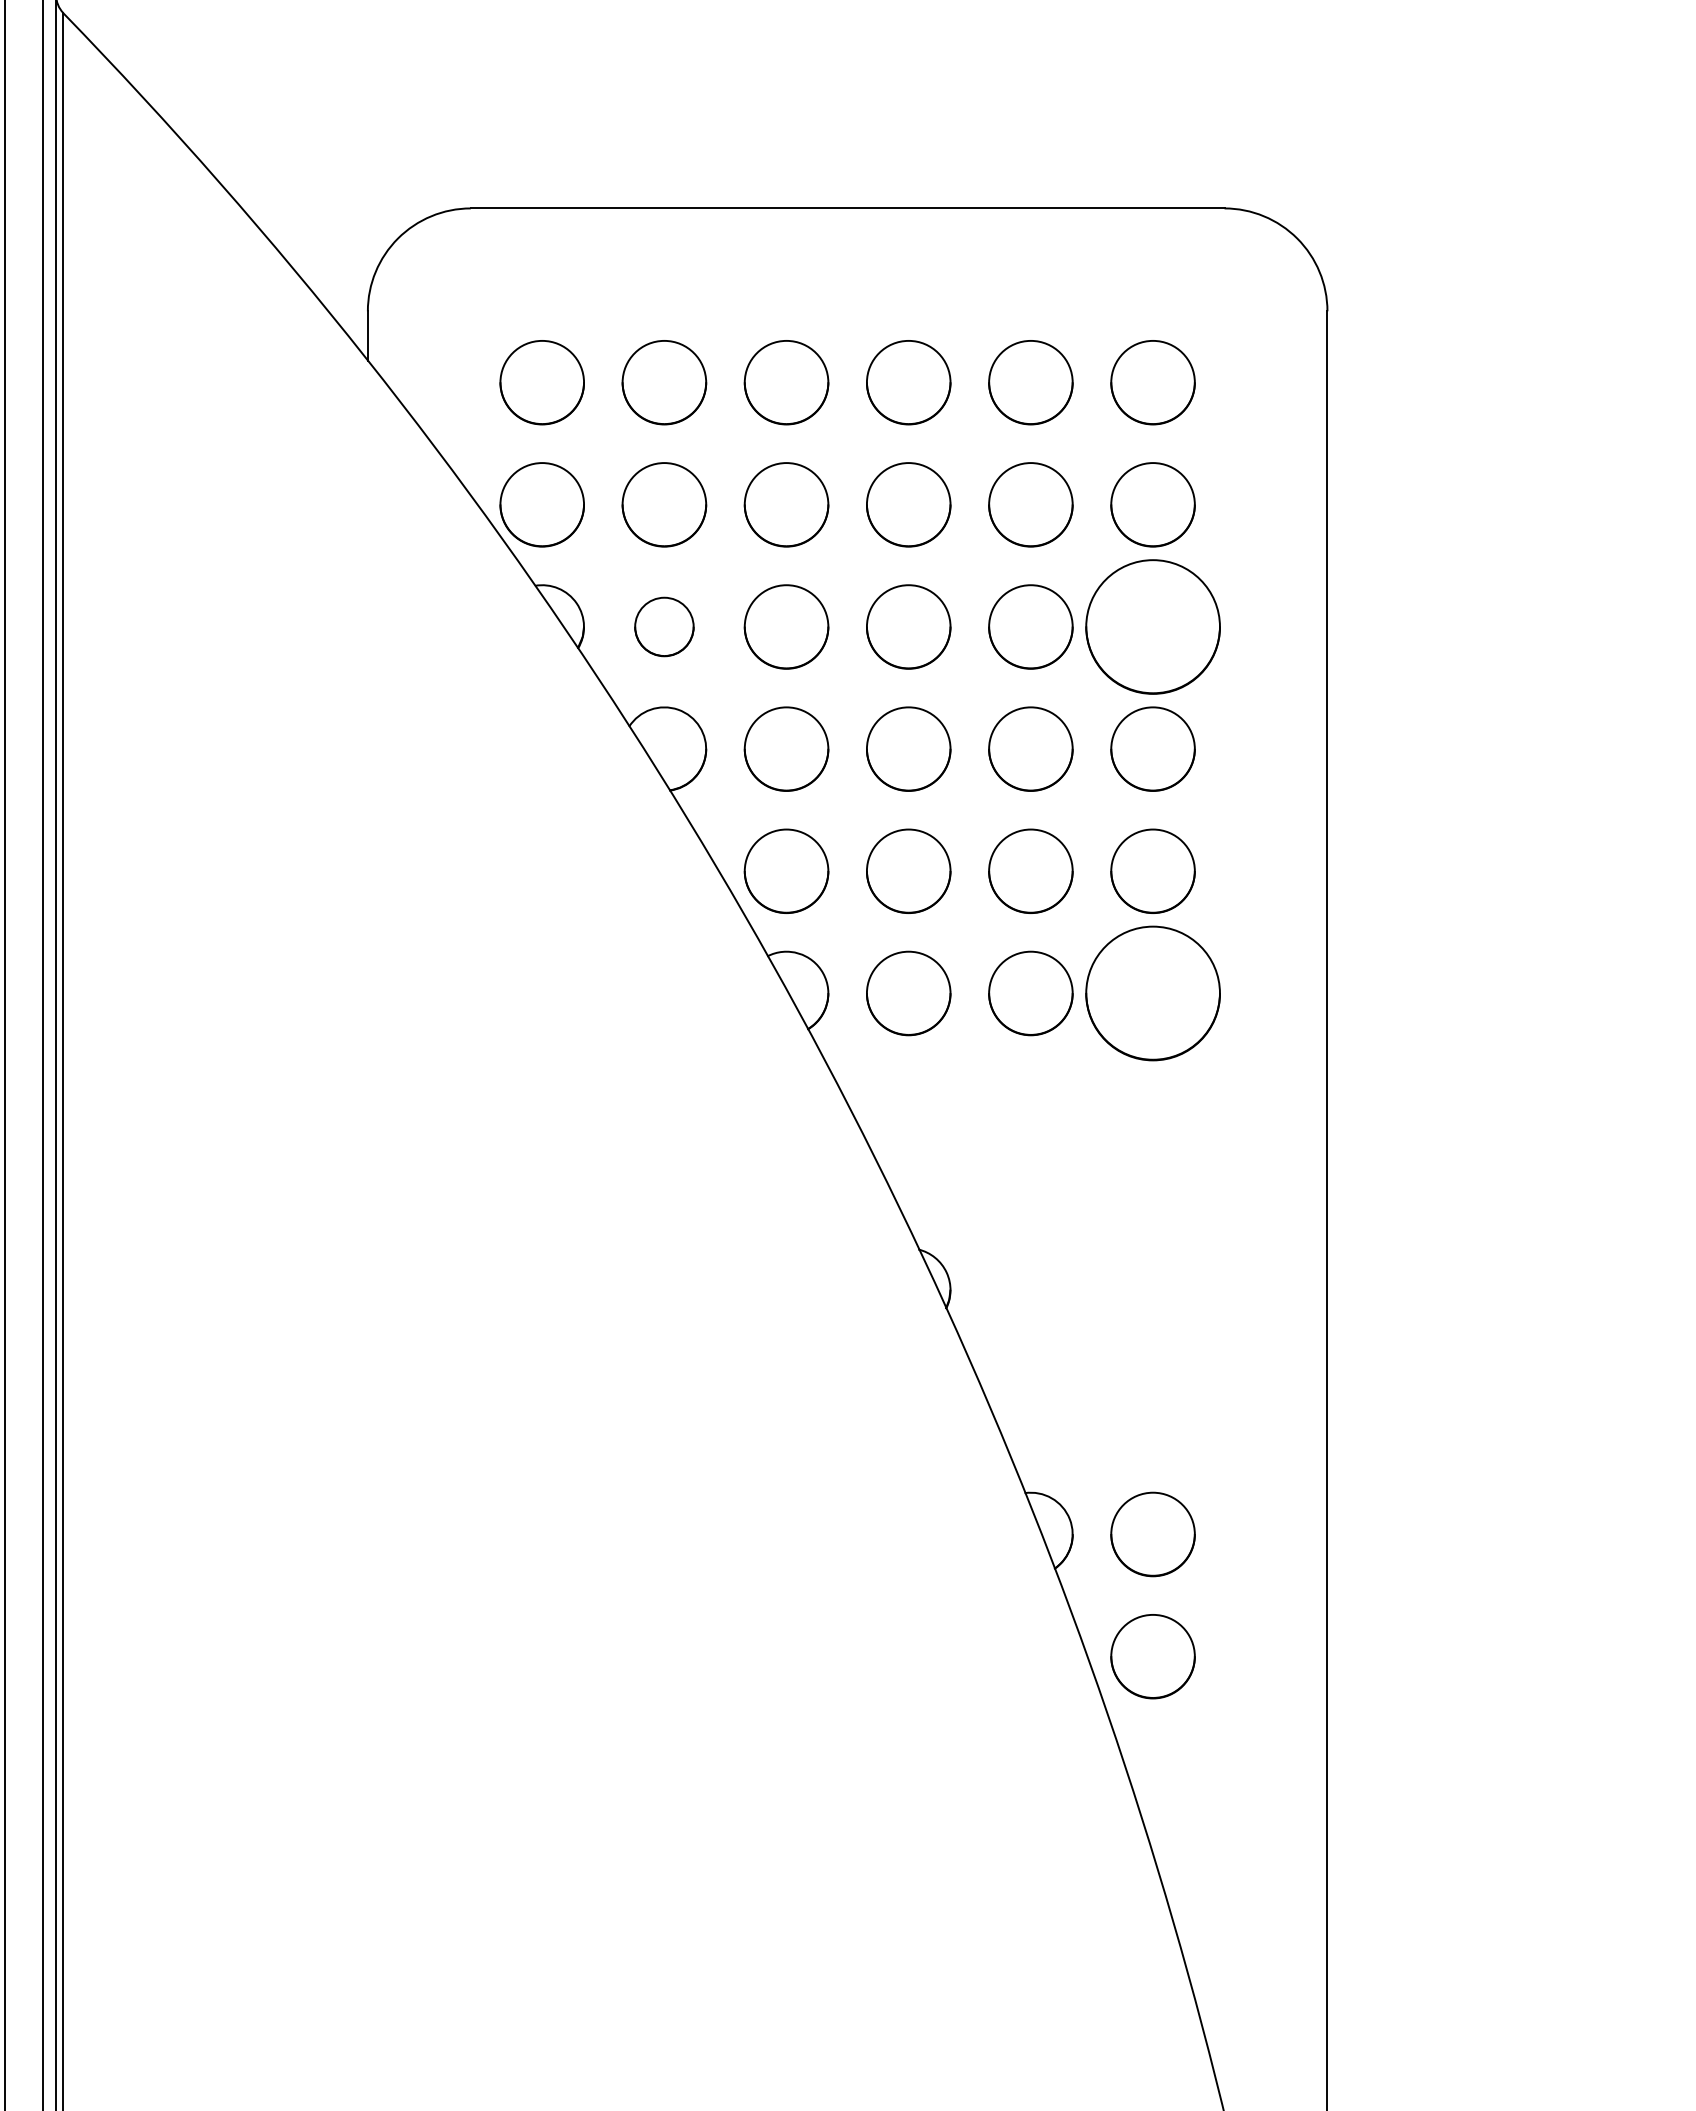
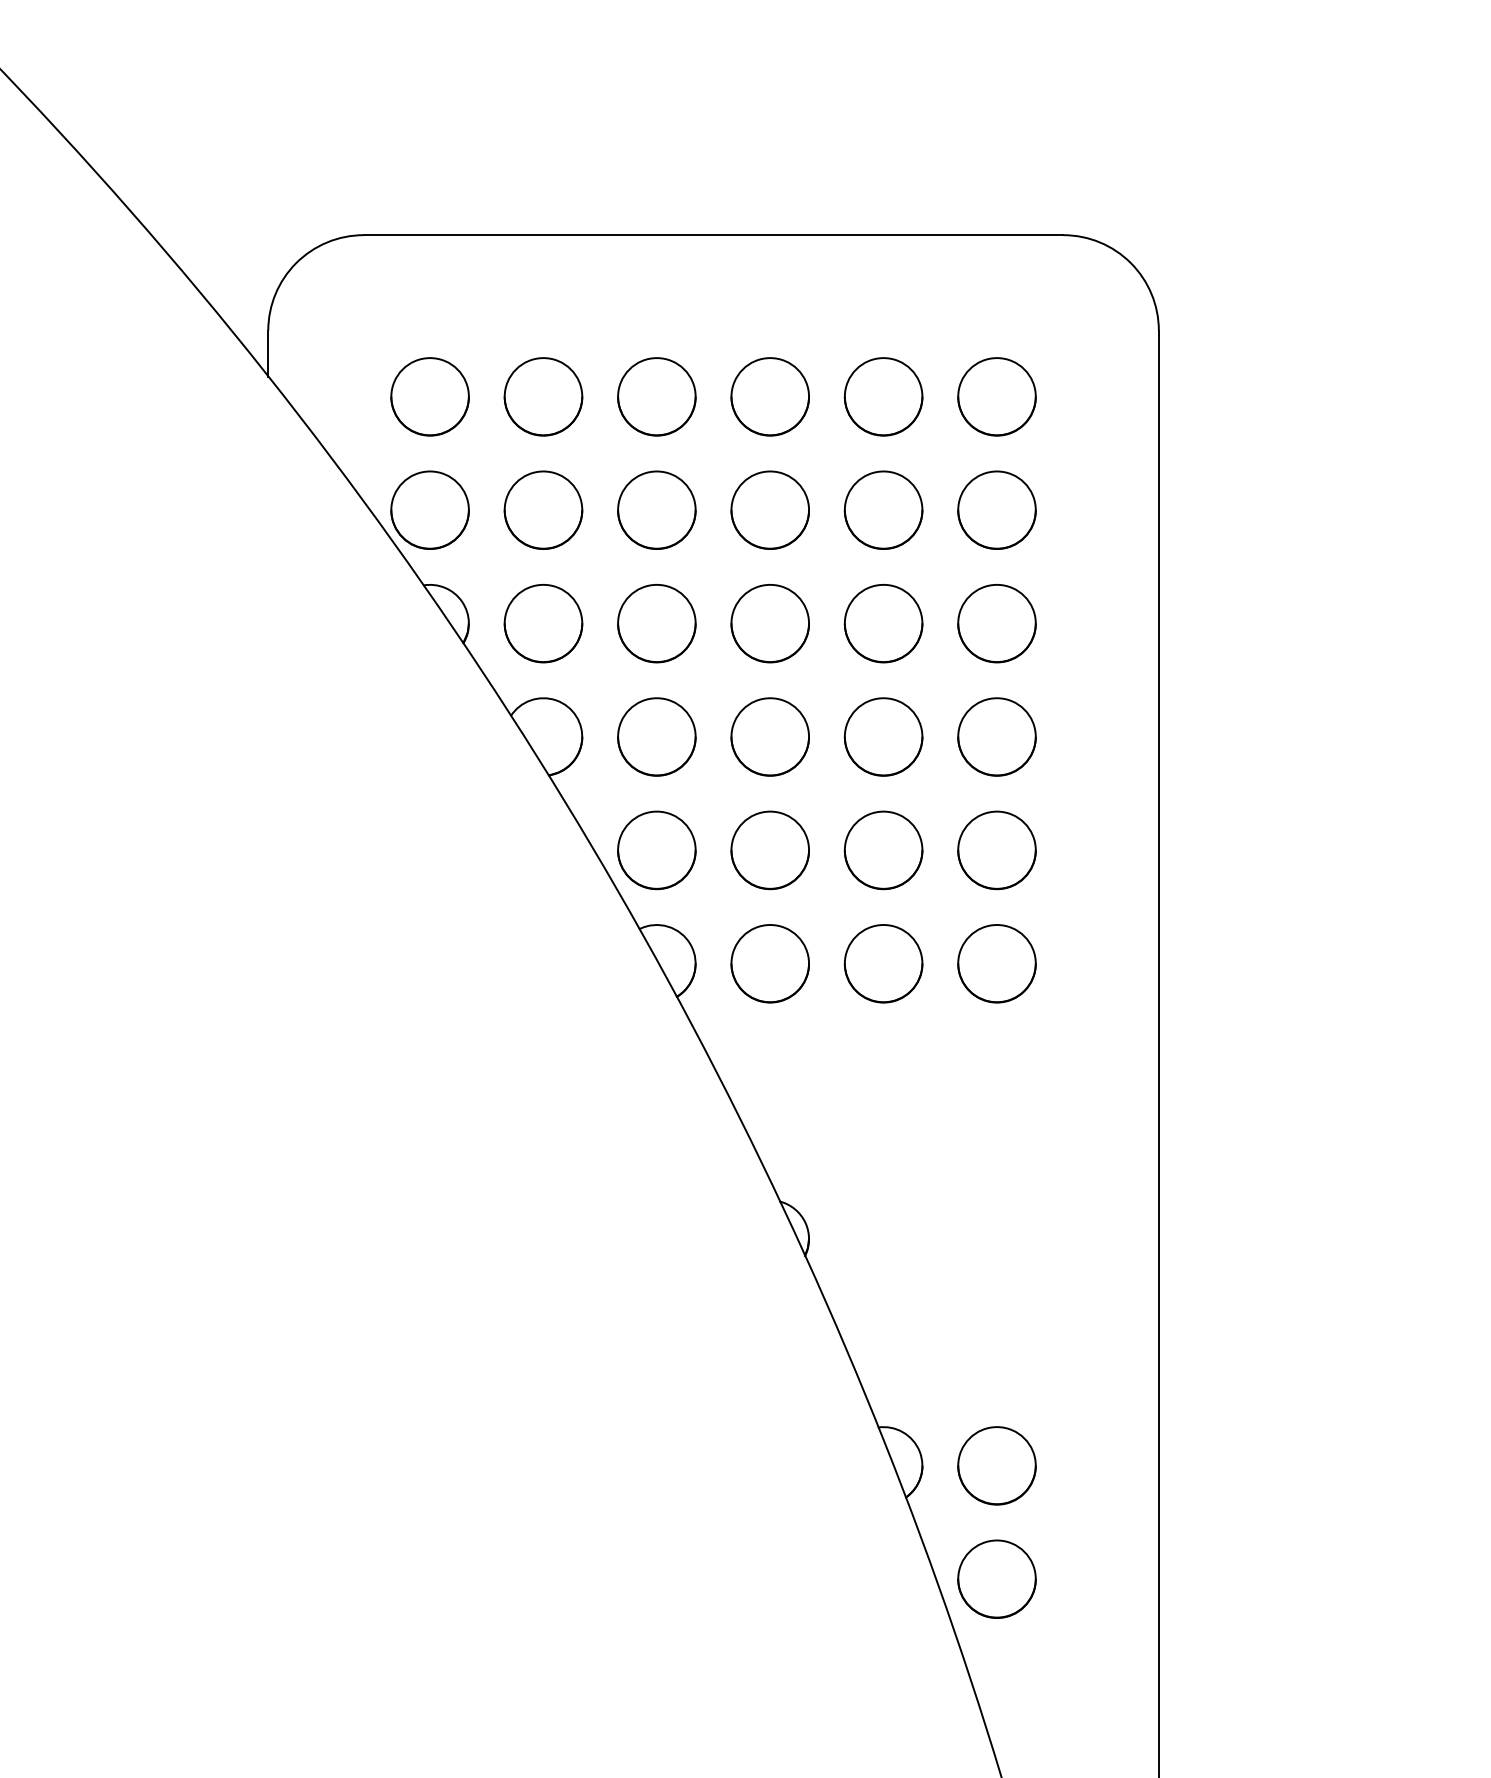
part: (664, 626) -> (543, 623), size x1.43
circle: (1152, 626) -> (996, 623), size x0.62
part: (1152, 993) -> (996, 963), size x0.62

